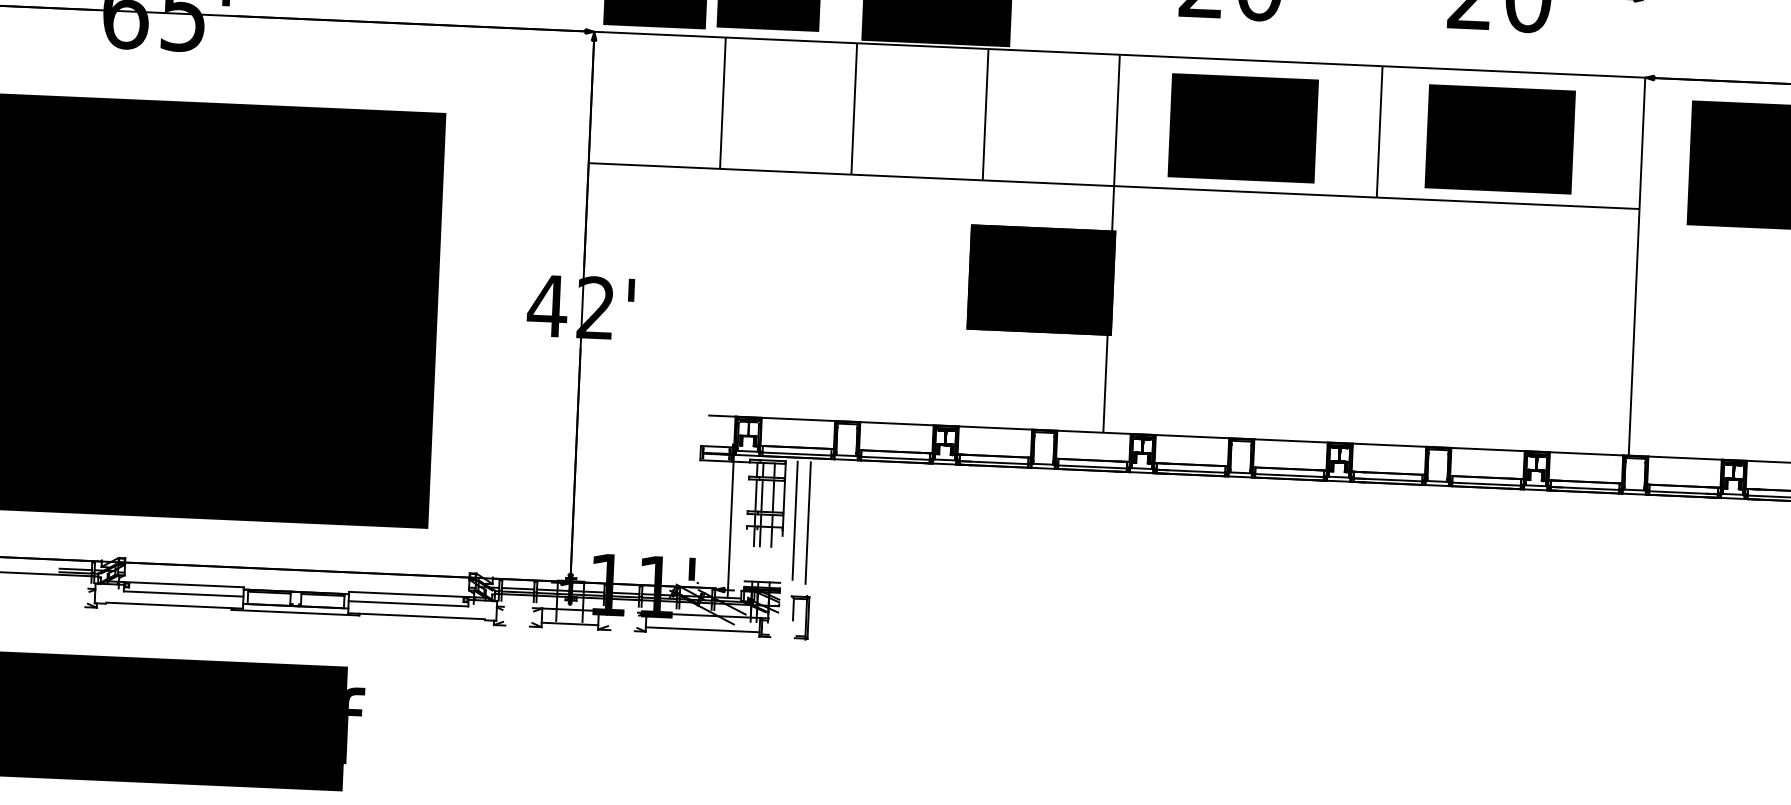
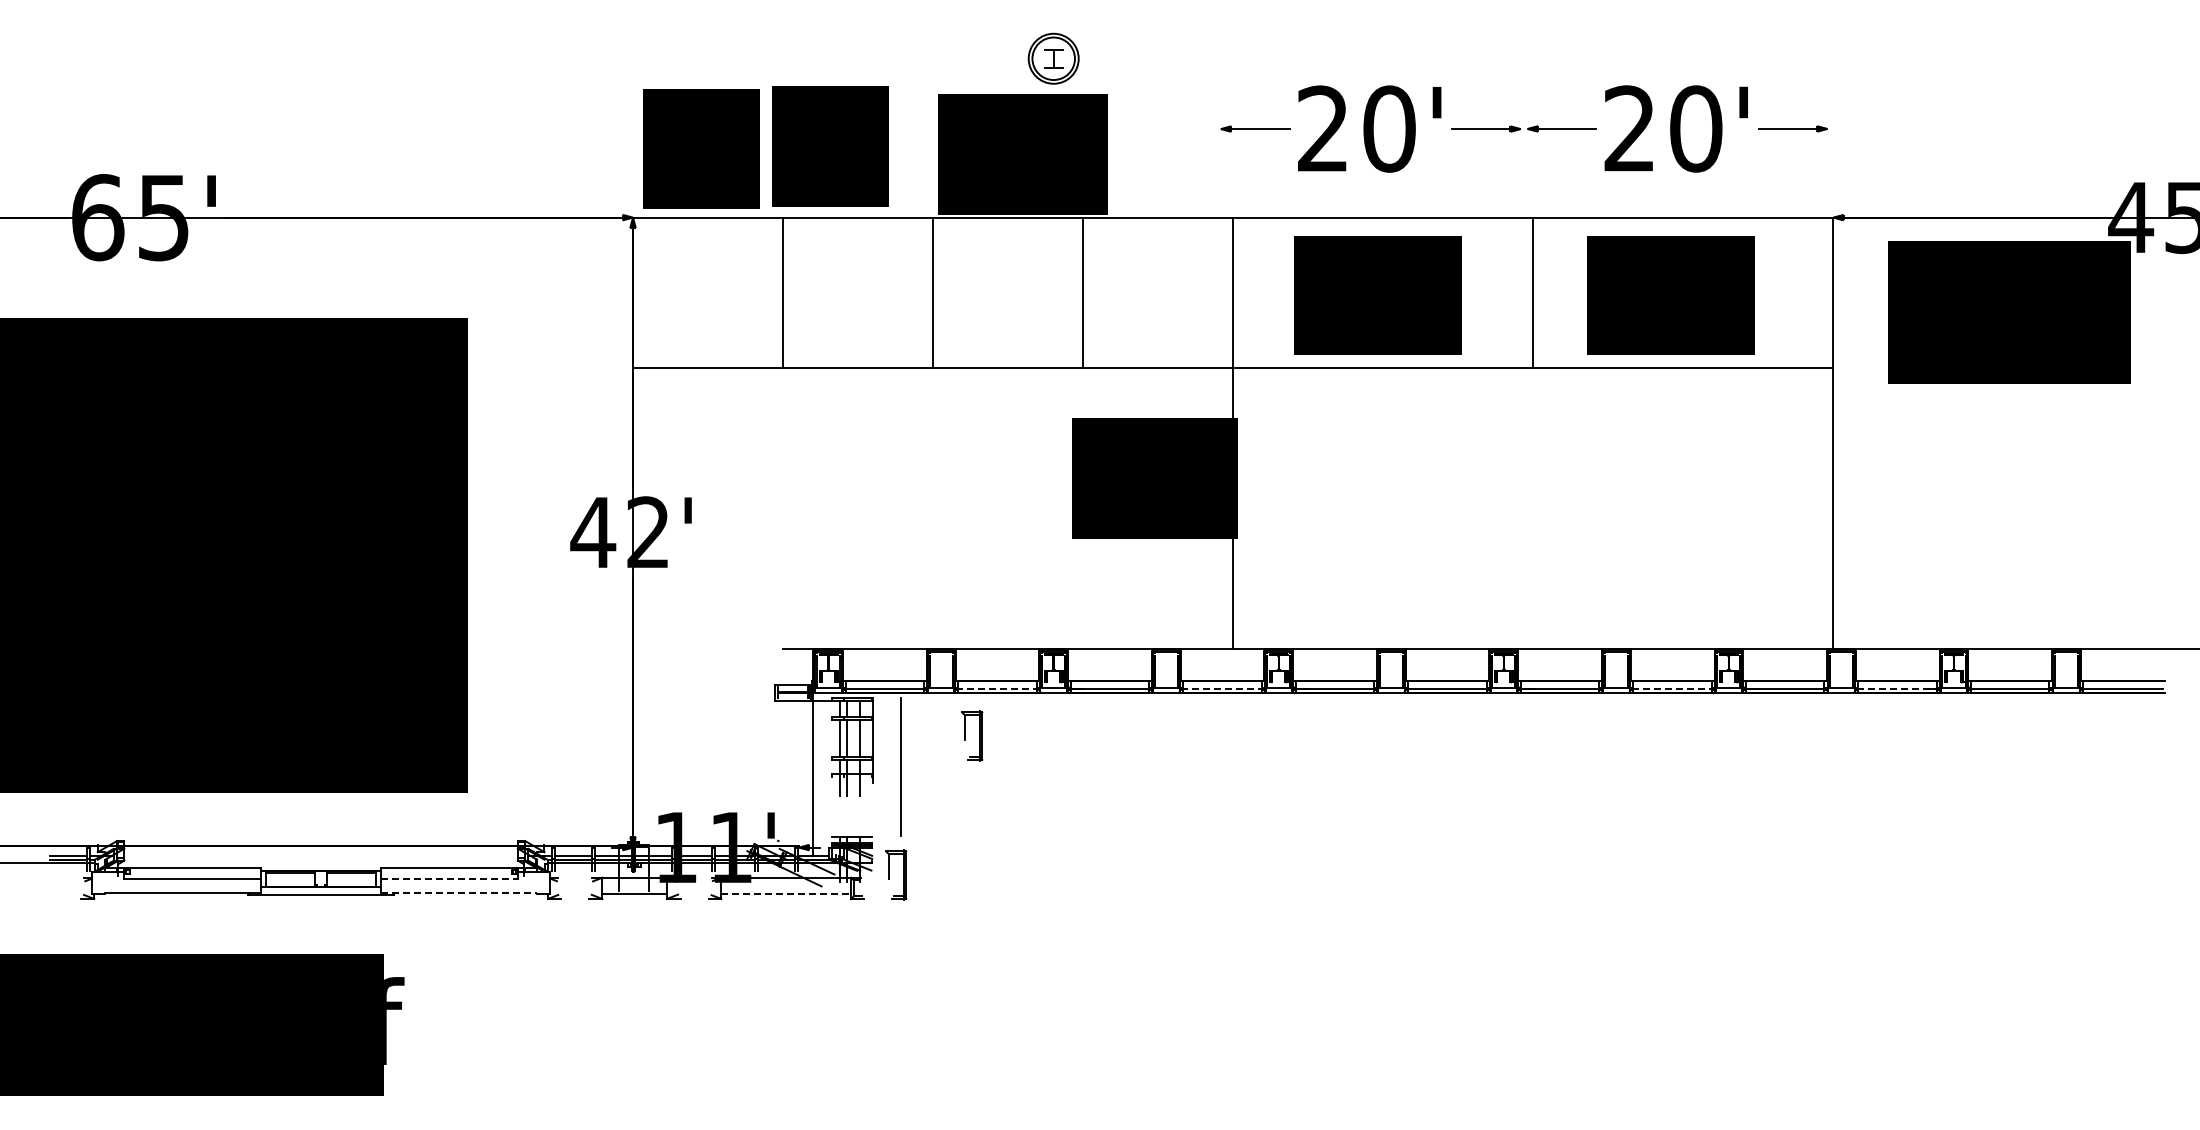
line: (895, 457) -> (997, 688), solid -> dashed
line: (1092, 466) -> (1222, 688), solid -> dashed
line: (1486, 483) -> (1672, 688), solid -> dashed
line: (1683, 492) -> (1897, 688), solid -> dashed
part: (865, 497) -> (965, 735), added
line: (795, 520) -> (886, 764), removed
line: (409, 604) -> (450, 879), solid -> dashed
line: (416, 616) -> (459, 892), solid -> dashed
line: (702, 629) -> (786, 893), solid -> dashed

